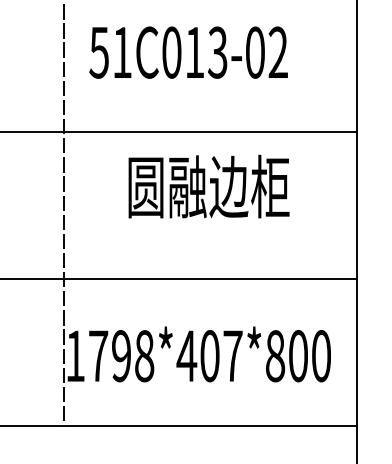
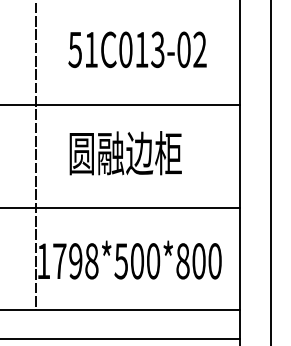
text: (188, 52) -> (137, 49), moved
text: (208, 187) -> (125, 153), moved
text: (210, 356) -> (137, 261), 1798*407*800 -> 1798*500*800

